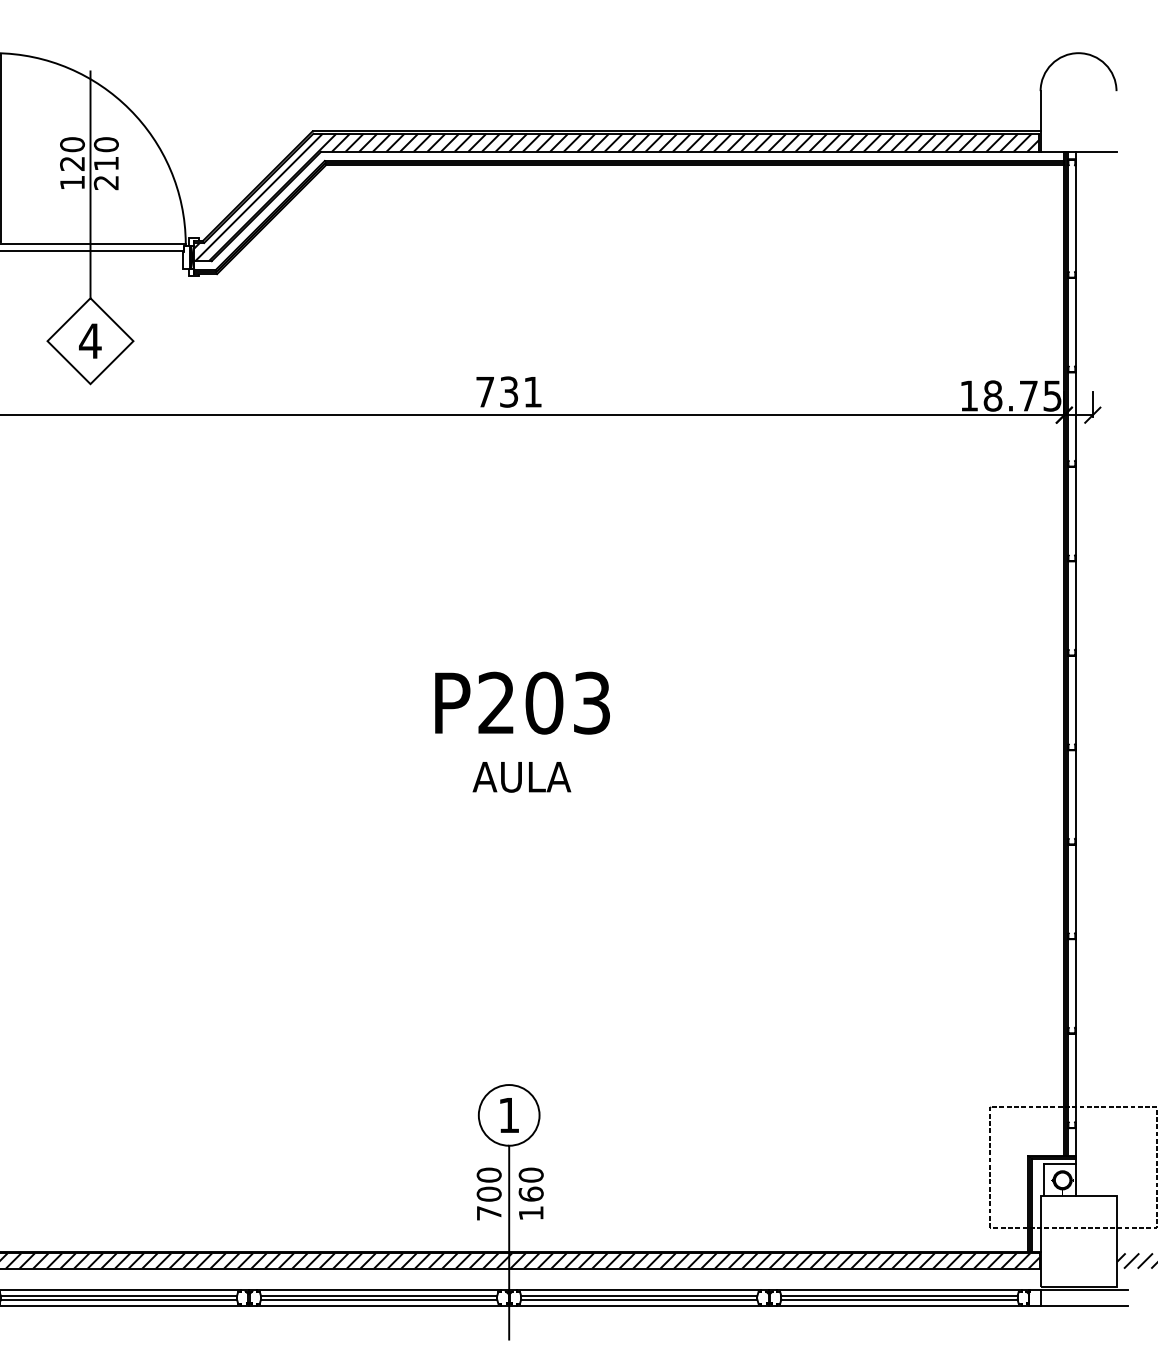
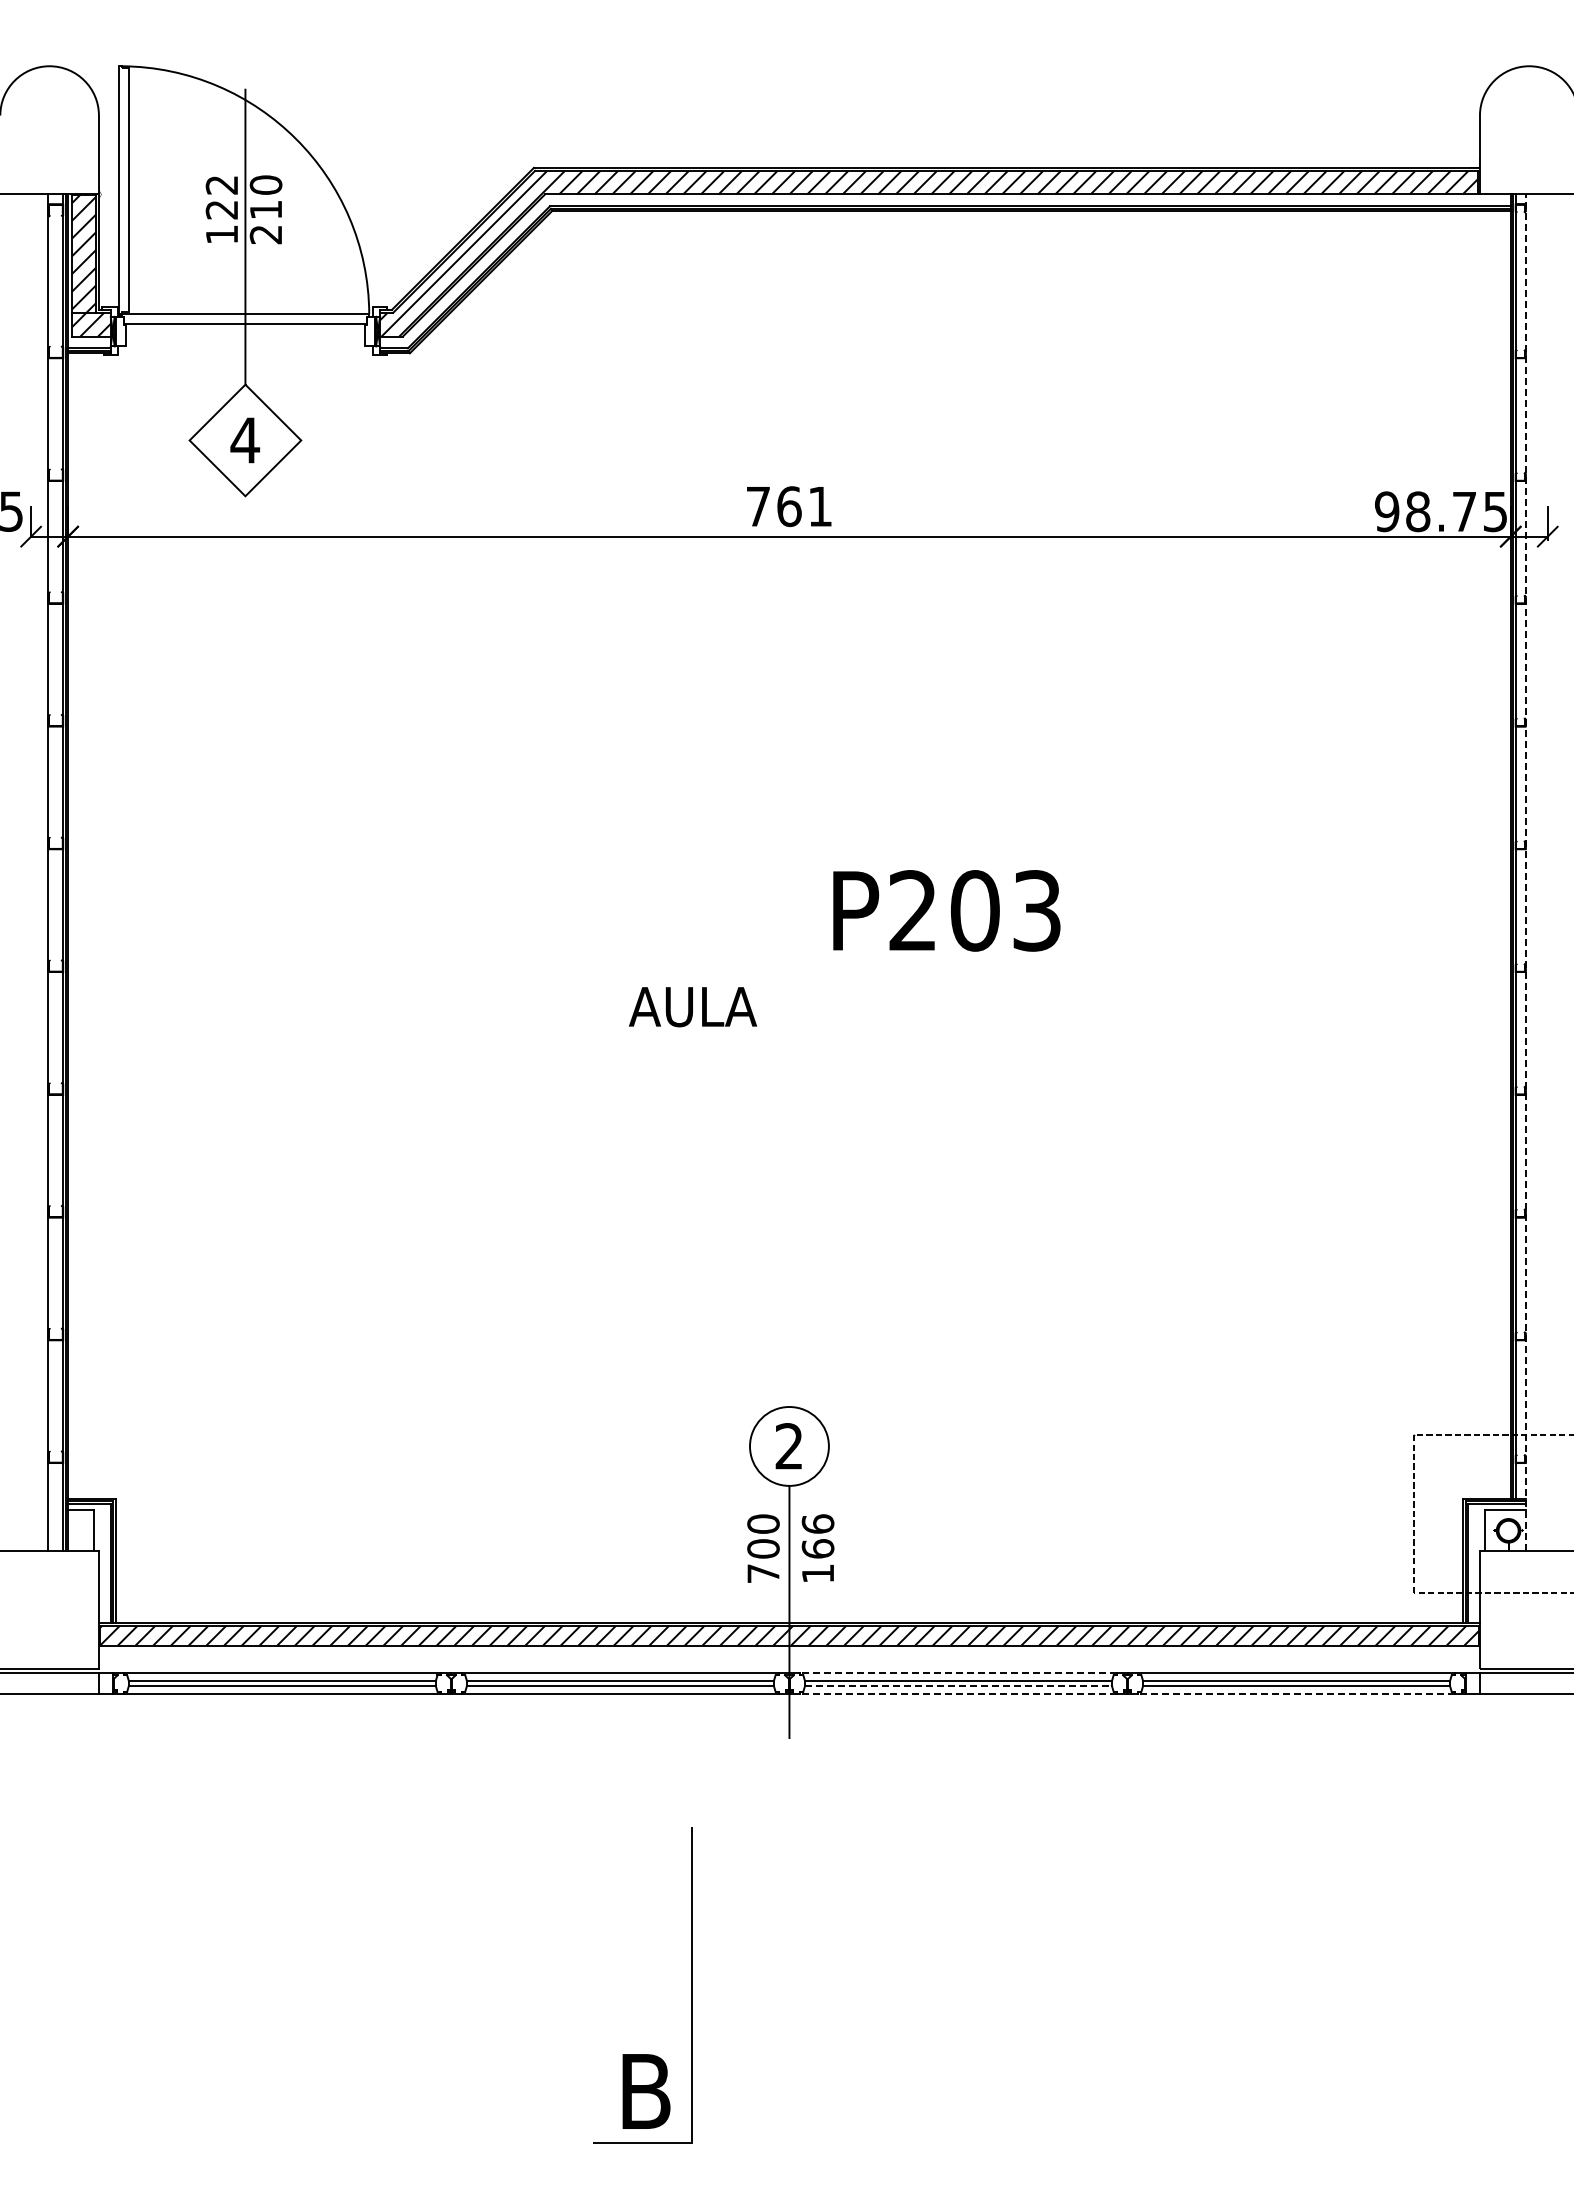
text: (72, 144) -> (221, 184), 120 -> 122
text: (509, 391) -> (789, 506), 731 -> 761
text: (969, 395) -> (1387, 511), 18.75 -> 98.75
line: (1075, 673) -> (1525, 872), solid -> dashed
text: (522, 702) -> (946, 910), moved
text: (522, 777) -> (693, 1007), moved
text: (508, 1115) -> (788, 1446), 1 -> 2
text: (530, 1174) -> (817, 1523), 160 -> 166
line: (639, 1290) -> (958, 1673), solid -> dashed
line: (639, 1299) -> (958, 1685), solid -> dashed
line: (639, 1305) -> (958, 1693), solid -> dashed
line: (899, 1305) -> (1296, 1693), solid -> dashed

